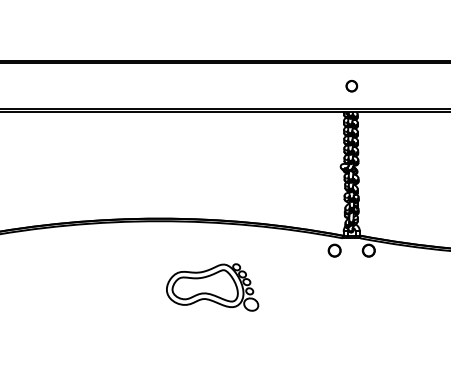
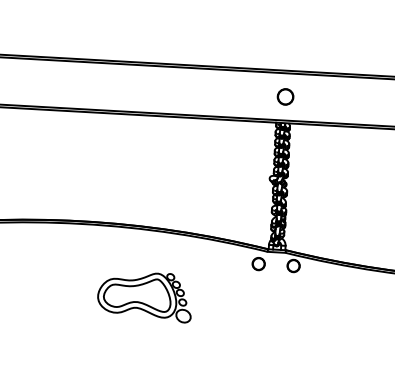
circle: (351, 85) -> (285, 96), size x1.43
part: (212, 287) -> (144, 296), moved

